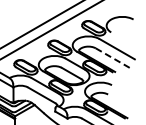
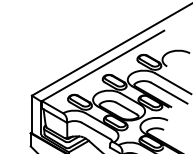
line: (113, 58) -> (169, 93), dashed -> solid

